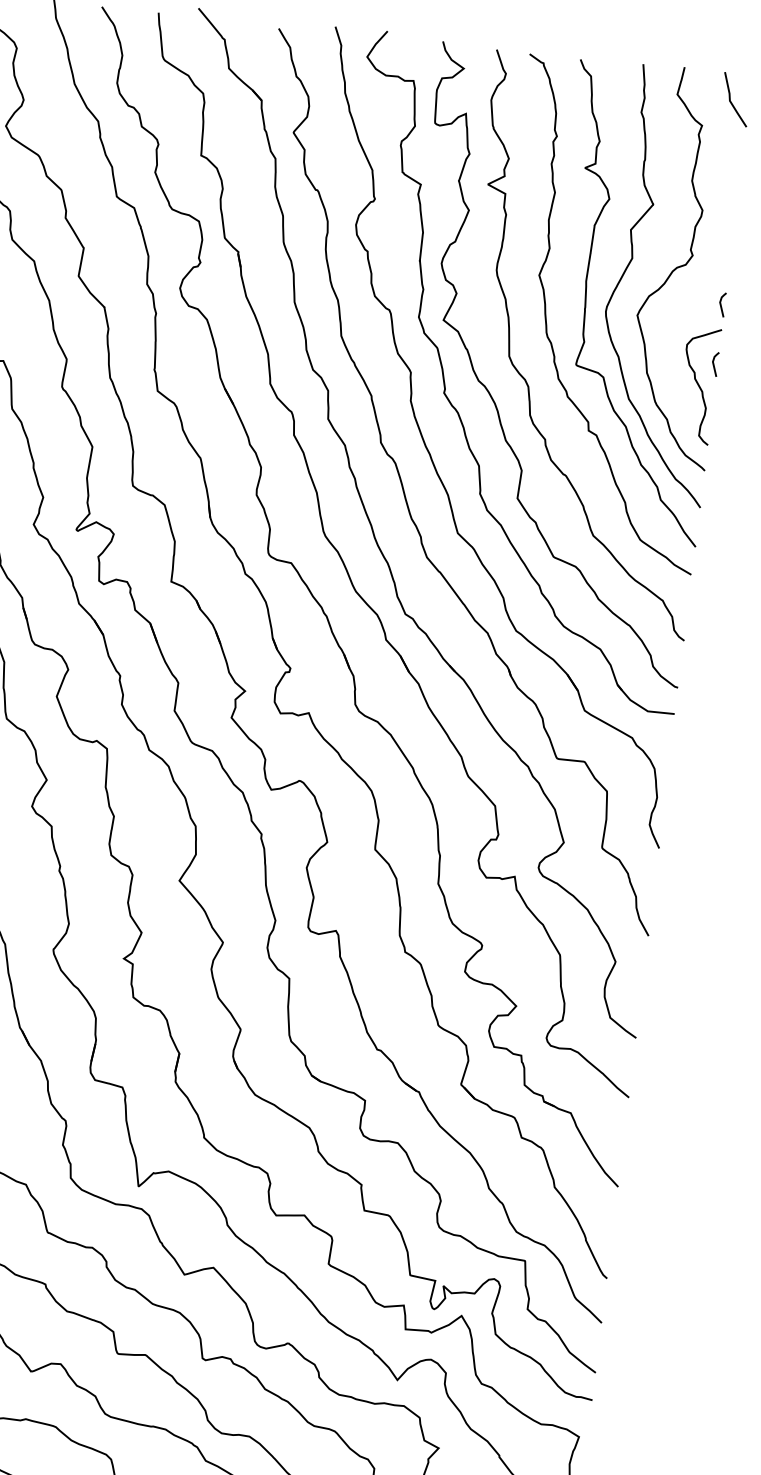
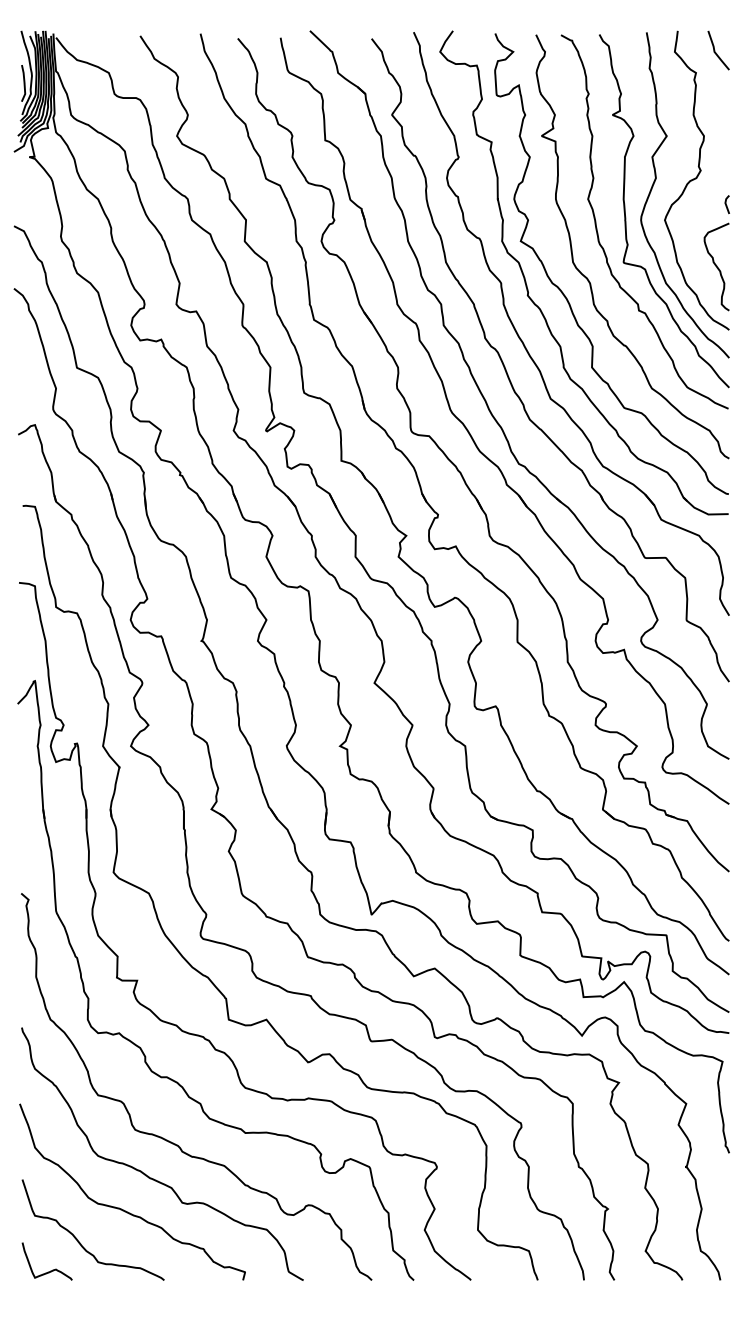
line: (714, 363) -> (726, 249), removed

